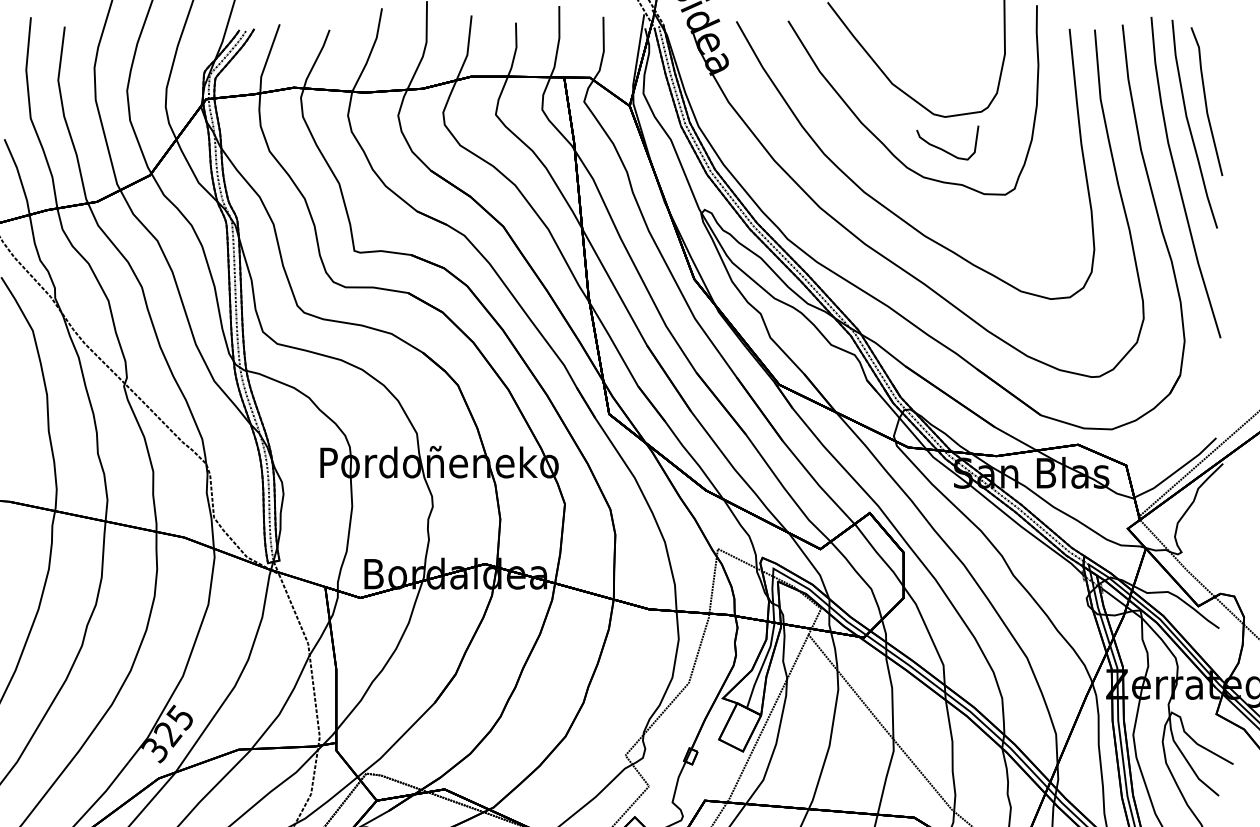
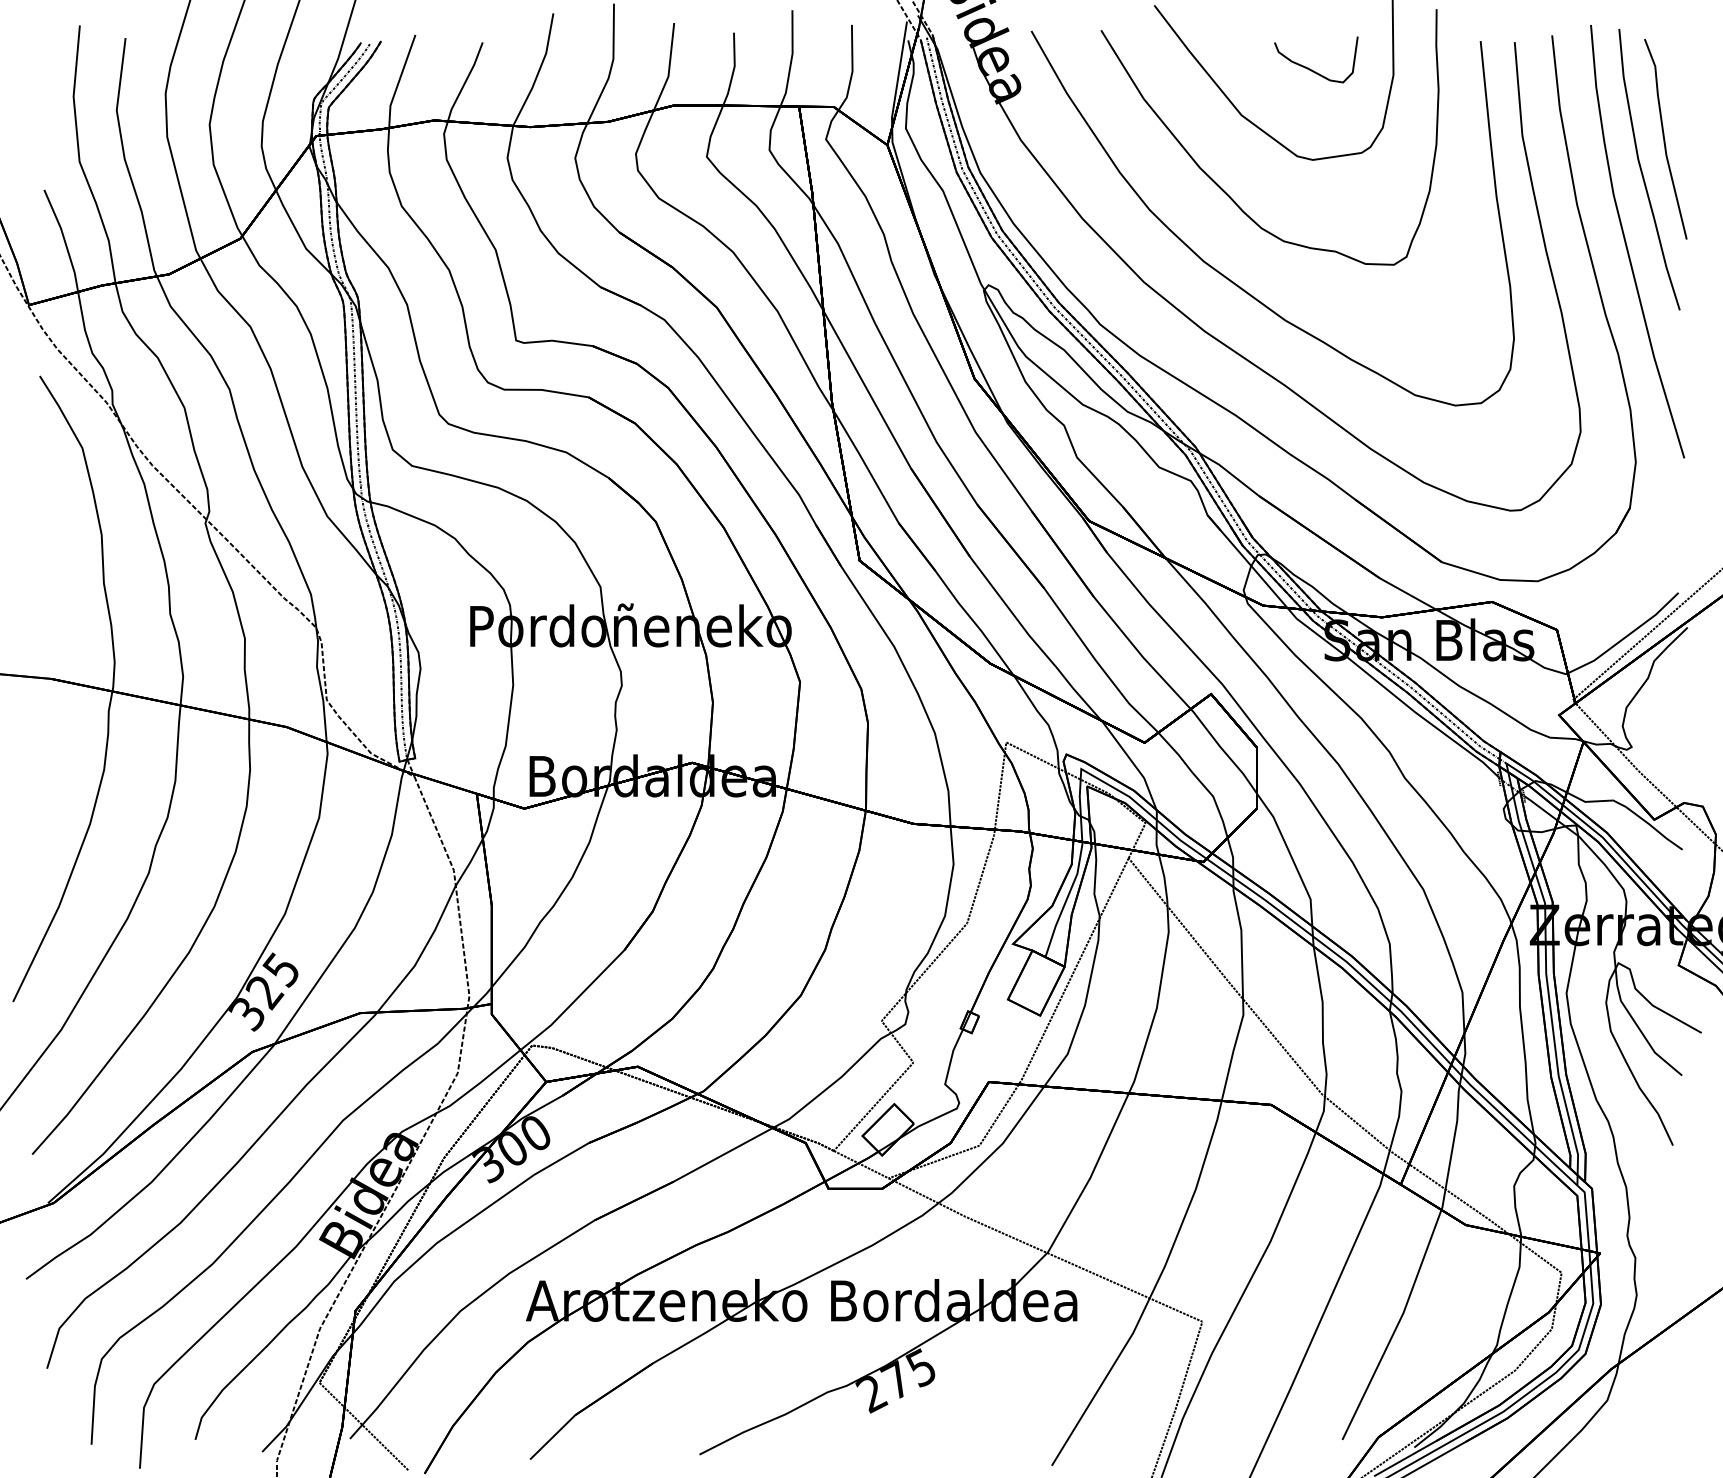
curve: (944, 150) -> (1312, 69), moved

